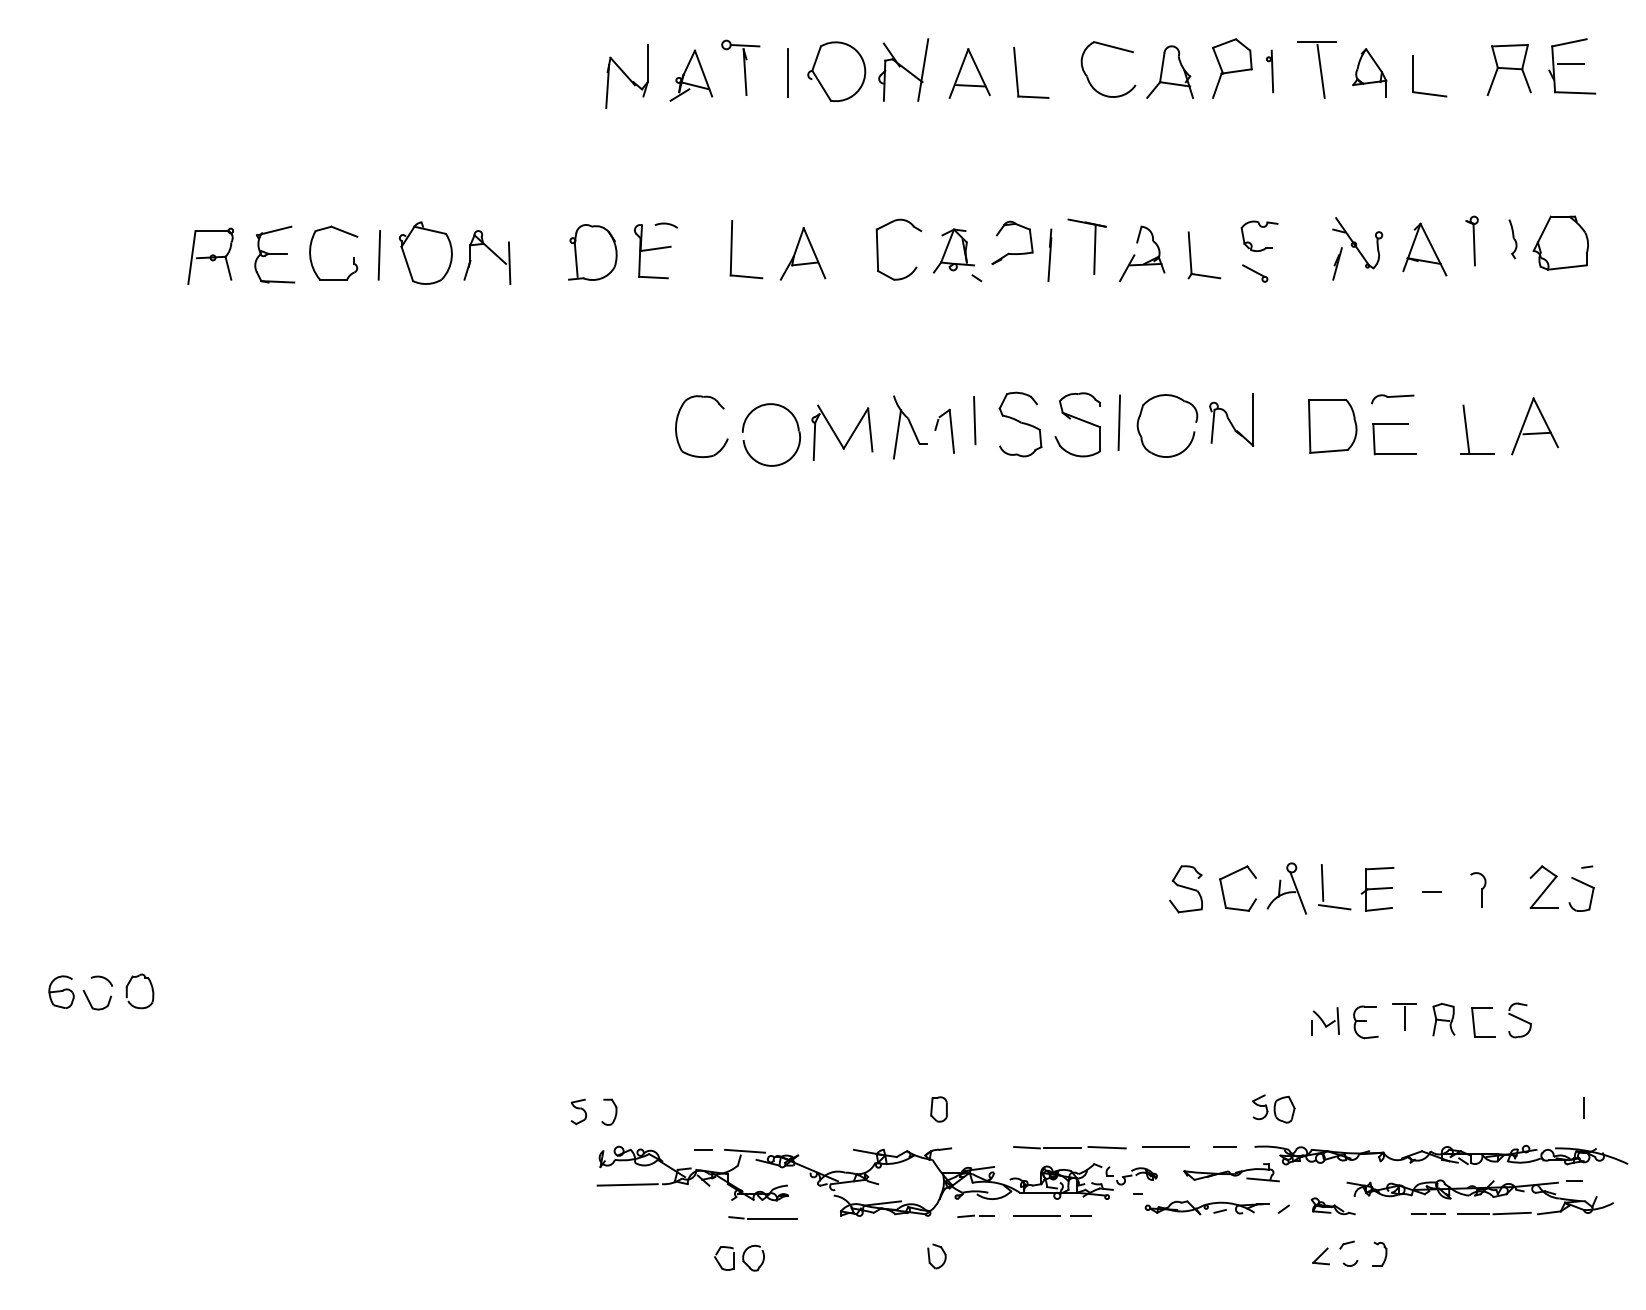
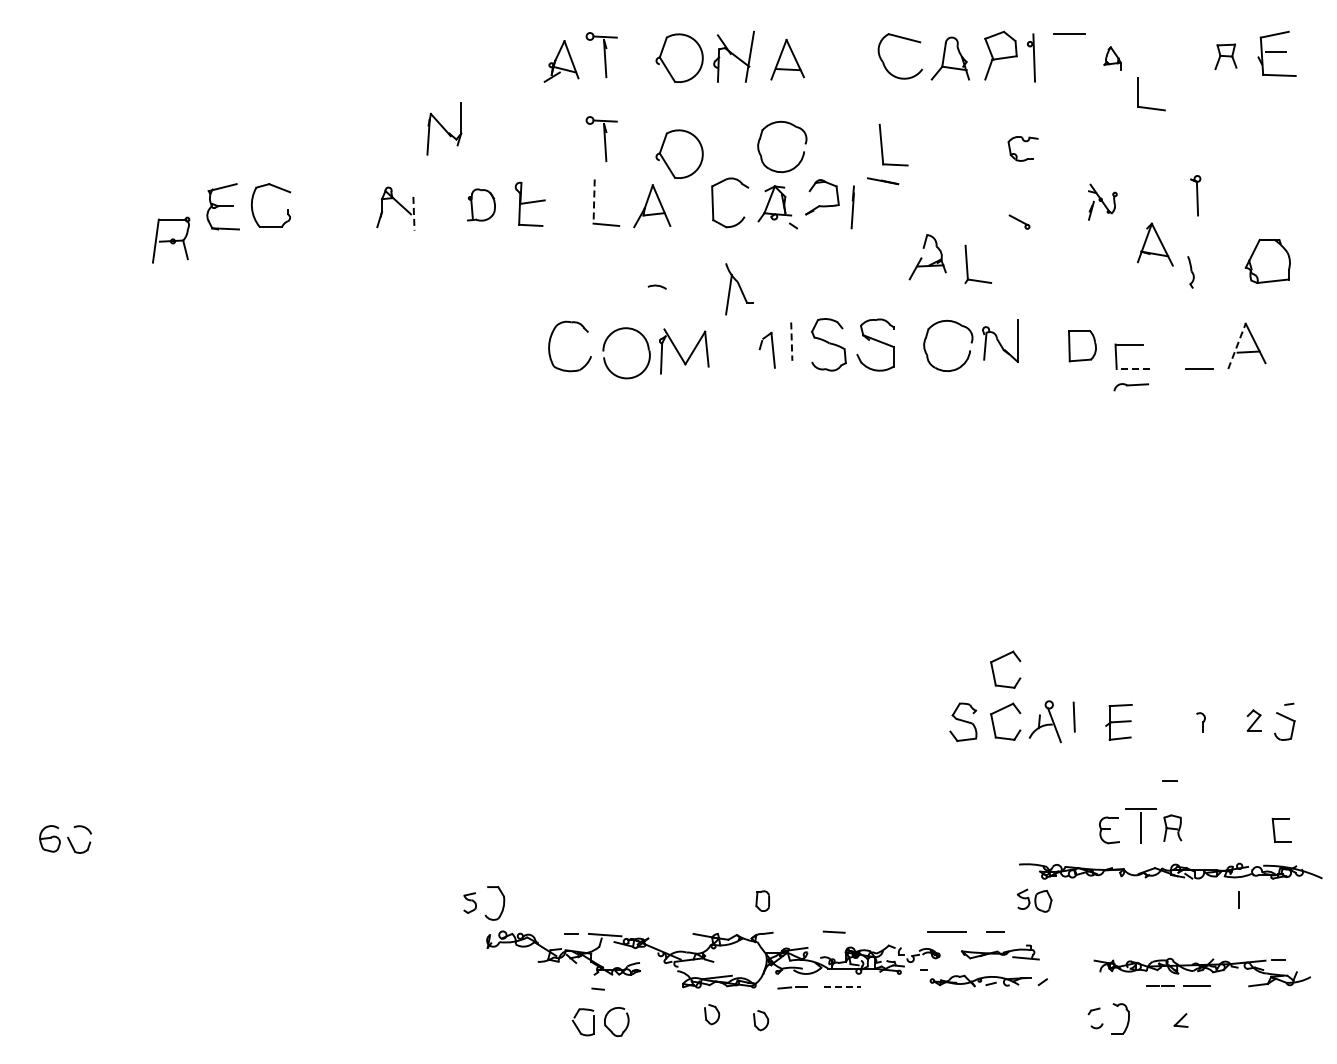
part: (1508, 69) -> (1225, 56), size x0.6
part: (1269, 70) -> (1031, 57), size x1.4
line: (1321, 70) -> (1073, 57), removed
line: (788, 72) -> (640, 58), removed
part: (1017, 72) -> (882, 144), moved
part: (1369, 72) -> (1112, 58), size x0.6
part: (627, 75) -> (444, 128), moved
part: (1413, 76) -> (1138, 94), moved
part: (740, 171) -> (601, 139), added
part: (836, 189) -> (679, 153), added
part: (987, 190) -> (802, 154), added
arc: (665, 224) -> (656, 286), moved
part: (1262, 228) -> (1025, 142), moved
part: (1512, 239) -> (1190, 272), moved
part: (1560, 243) -> (1267, 261), moved
line: (731, 249) -> (594, 202), solid -> dashed
line: (1095, 249) -> (889, 202), removed
part: (1357, 249) -> (1102, 202), size x0.7
part: (1425, 249) -> (1155, 244), moved
part: (592, 251) -> (481, 204), size x0.7
part: (425, 253) -> (345, 205), removed
part: (1141, 254) -> (927, 257), moved
part: (1191, 254) -> (967, 263), moved
part: (211, 255) -> (171, 239), moved
line: (378, 255) -> (307, 207), removed
line: (509, 262) -> (413, 213), solid -> dashed
part: (1391, 399) -> (1130, 387), moved
line: (974, 421) -> (791, 342), solid -> dashed
line: (1118, 422) -> (908, 343), removed
part: (1332, 425) -> (1082, 345), size x0.7
line: (1523, 425) -> (1237, 345), solid -> dashed
part: (910, 427) -> (739, 289), moved
line: (1465, 429) -> (1190, 348), removed
line: (1395, 453) -> (1133, 368), solid -> dashed
part: (1224, 827) -> (994, 672), added
part: (1544, 887) -> (1254, 720), size x0.6
part: (1477, 889) -> (1200, 722), size x0.7
line: (1431, 891) -> (1169, 780), moved
line: (1333, 906) -> (1083, 736), removed
part: (129, 984) -> (105, 799), removed
part: (80, 992) -> (65, 839), moved
part: (1404, 1016) -> (1140, 825), size x1.6
part: (1519, 1020) -> (1234, 828), removed
part: (1325, 1021) -> (1076, 829), removed
part: (1475, 1026) -> (1275, 833), moved
line: (1582, 1107) -> (1238, 899), moved
part: (608, 1112) -> (494, 903), size x1.6
line: (1107, 1146) -> (899, 931), removed
line: (1063, 1148) -> (863, 932), removed
part: (1441, 1154) -> (1170, 870), moved
line: (627, 1184) -> (509, 962), removed
part: (1332, 1205) -> (1082, 979), removed
line: (1512, 1213) -> (1228, 985), removed
line: (1081, 1214) -> (878, 986), removed
line: (1037, 1215) -> (842, 987), solid -> dashed
line: (772, 1218) -> (627, 989), removed
part: (877, 1249) -> (712, 1014), added
part: (1380, 1253) -> (1121, 1018), size x1.6
part: (1320, 1256) -> (1180, 1020), moved
part: (739, 1257) -> (600, 1021), size x1.4

